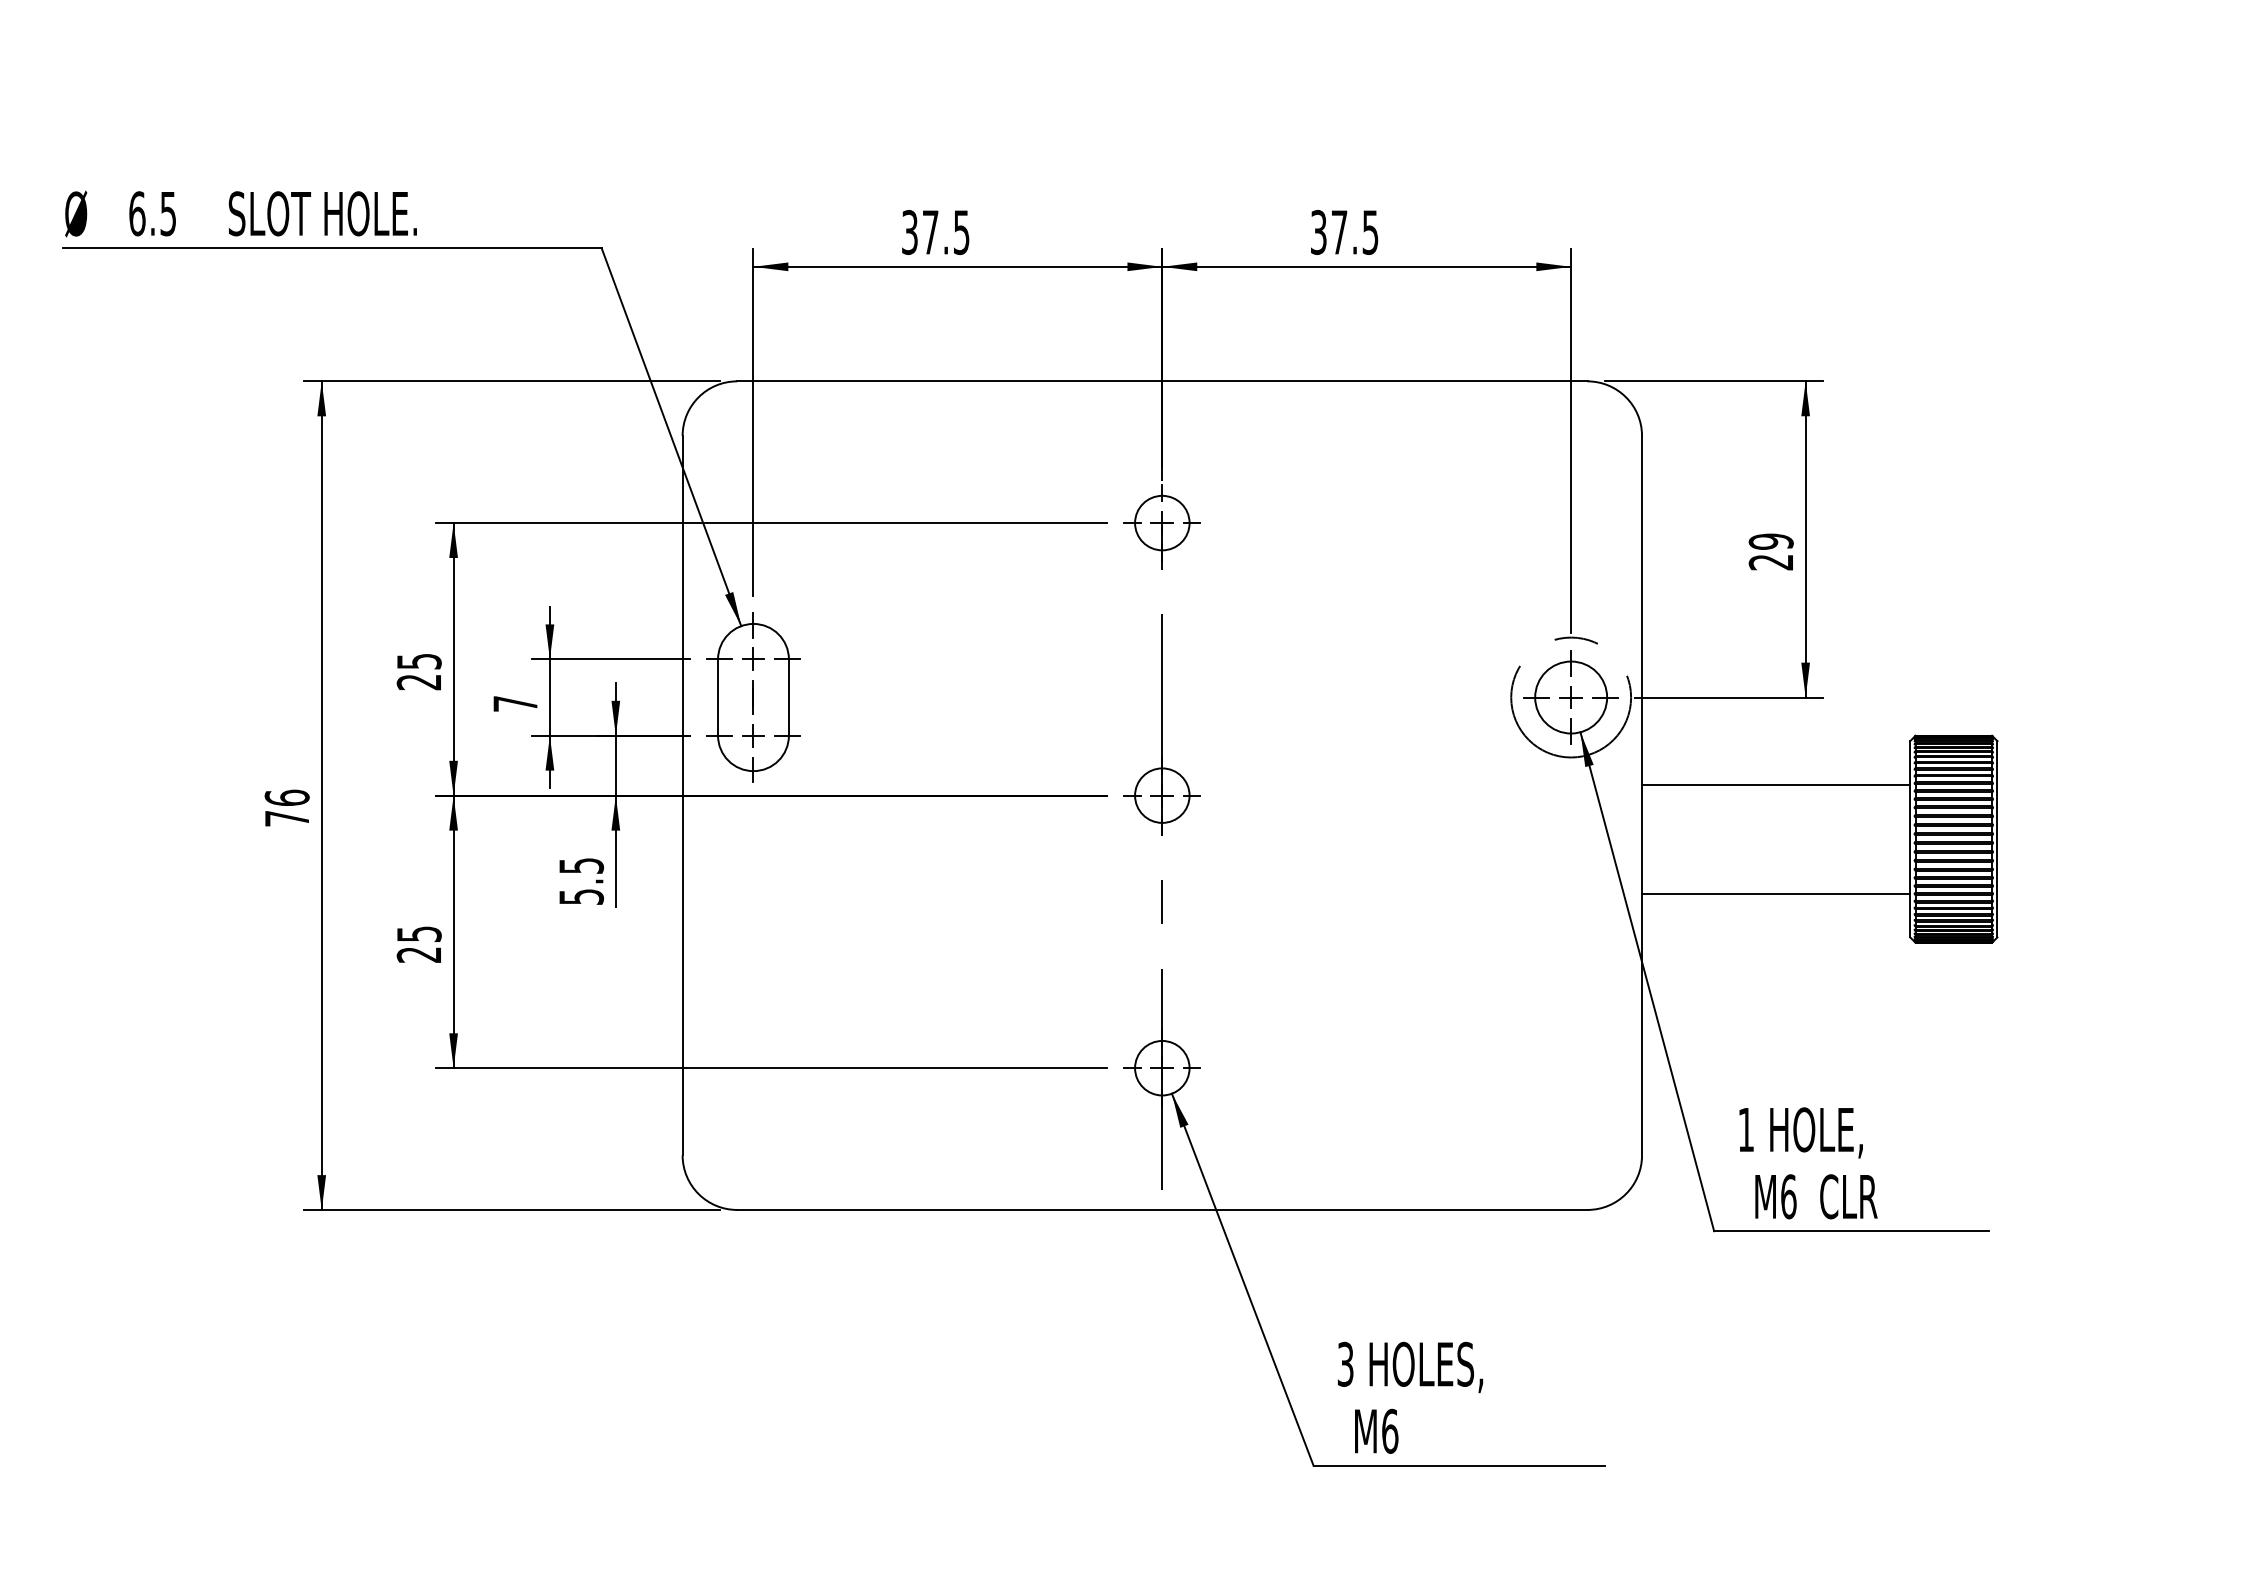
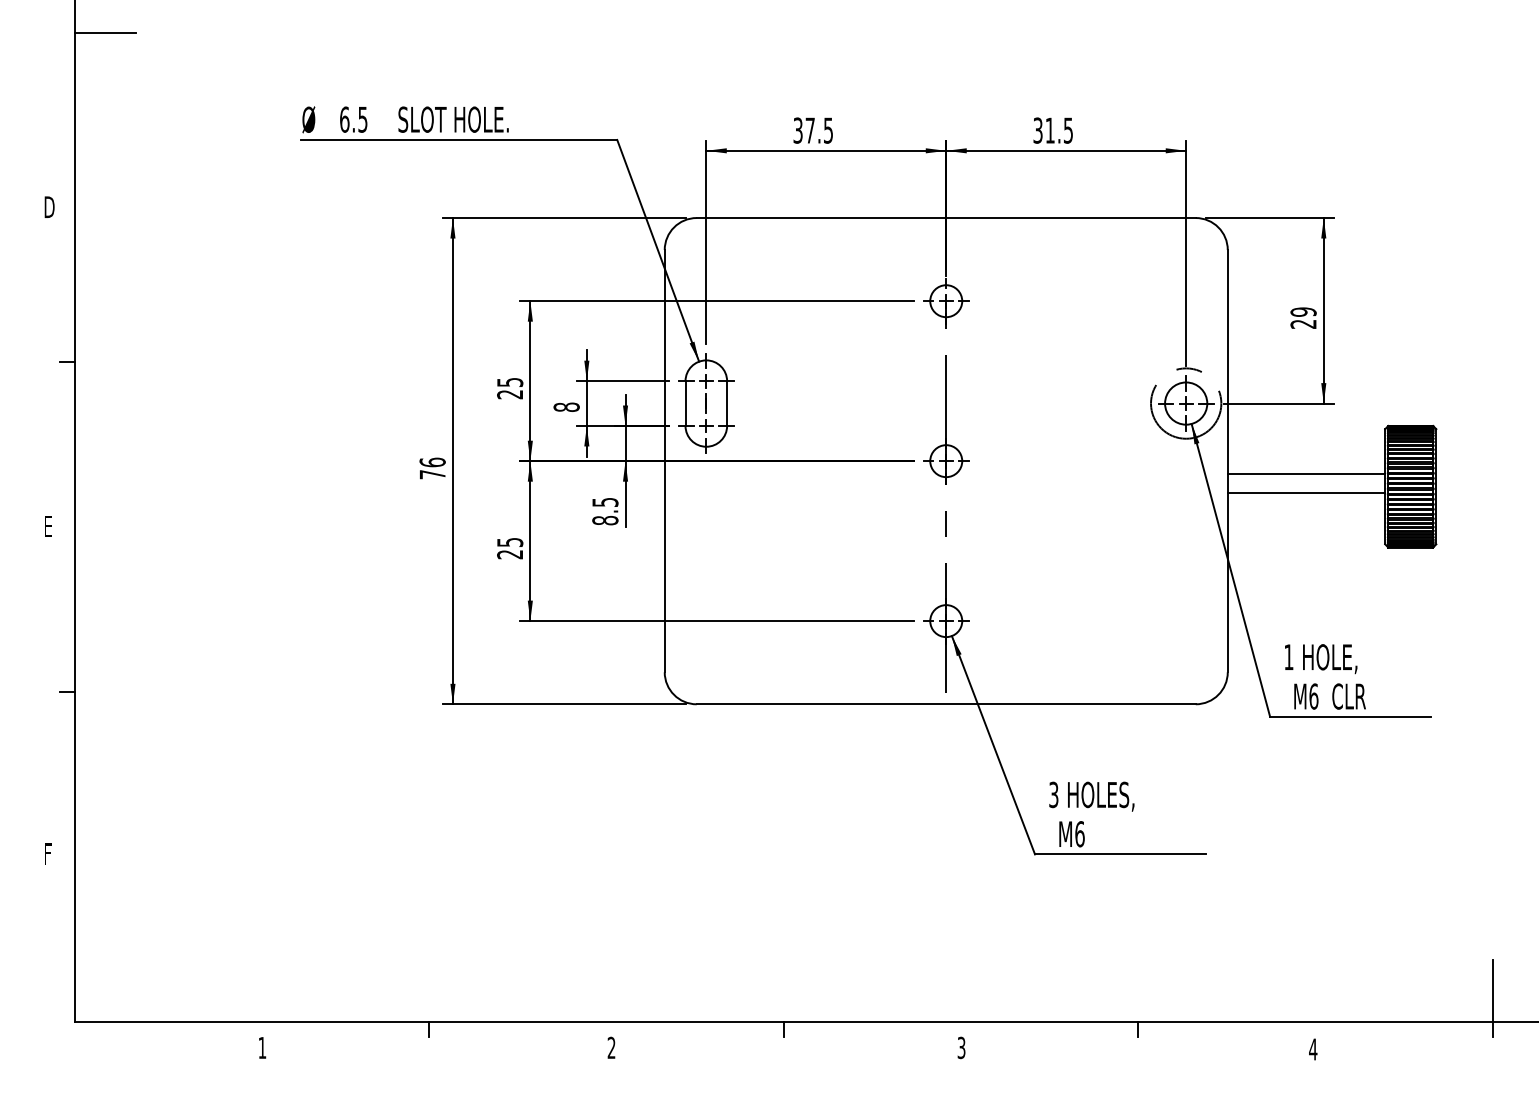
text: (1338, 232) -> (1049, 130), 37.5 -> 31.5
text: (515, 702) -> (566, 406), 7 -> 8
line: (1776, 784) -> (1306, 492), moved
line: (1776, 893) -> (1306, 473), moved
text: (581, 896) -> (605, 520), 5.5 -> 8.5

